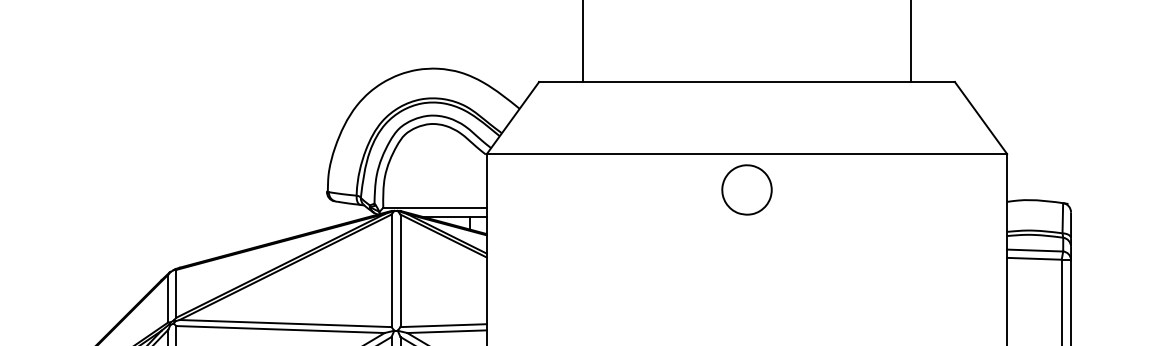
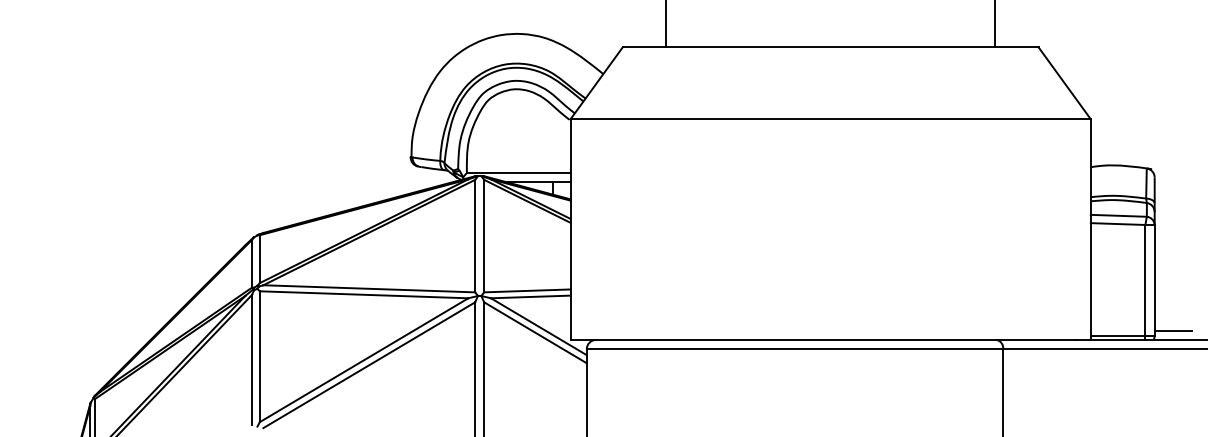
part: (746, 189) -> (830, 154), removed

